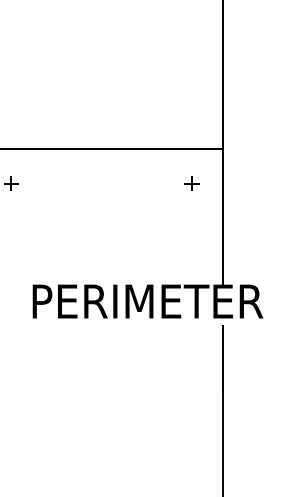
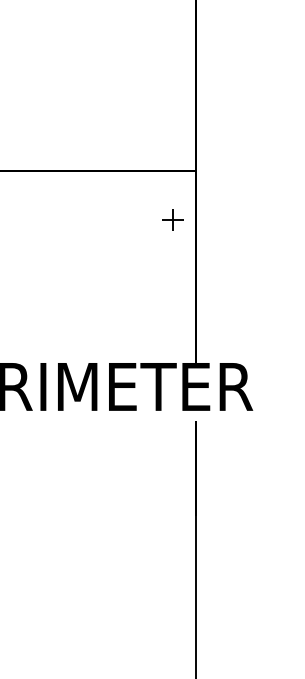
part: (191, 183) -> (172, 219), moved

